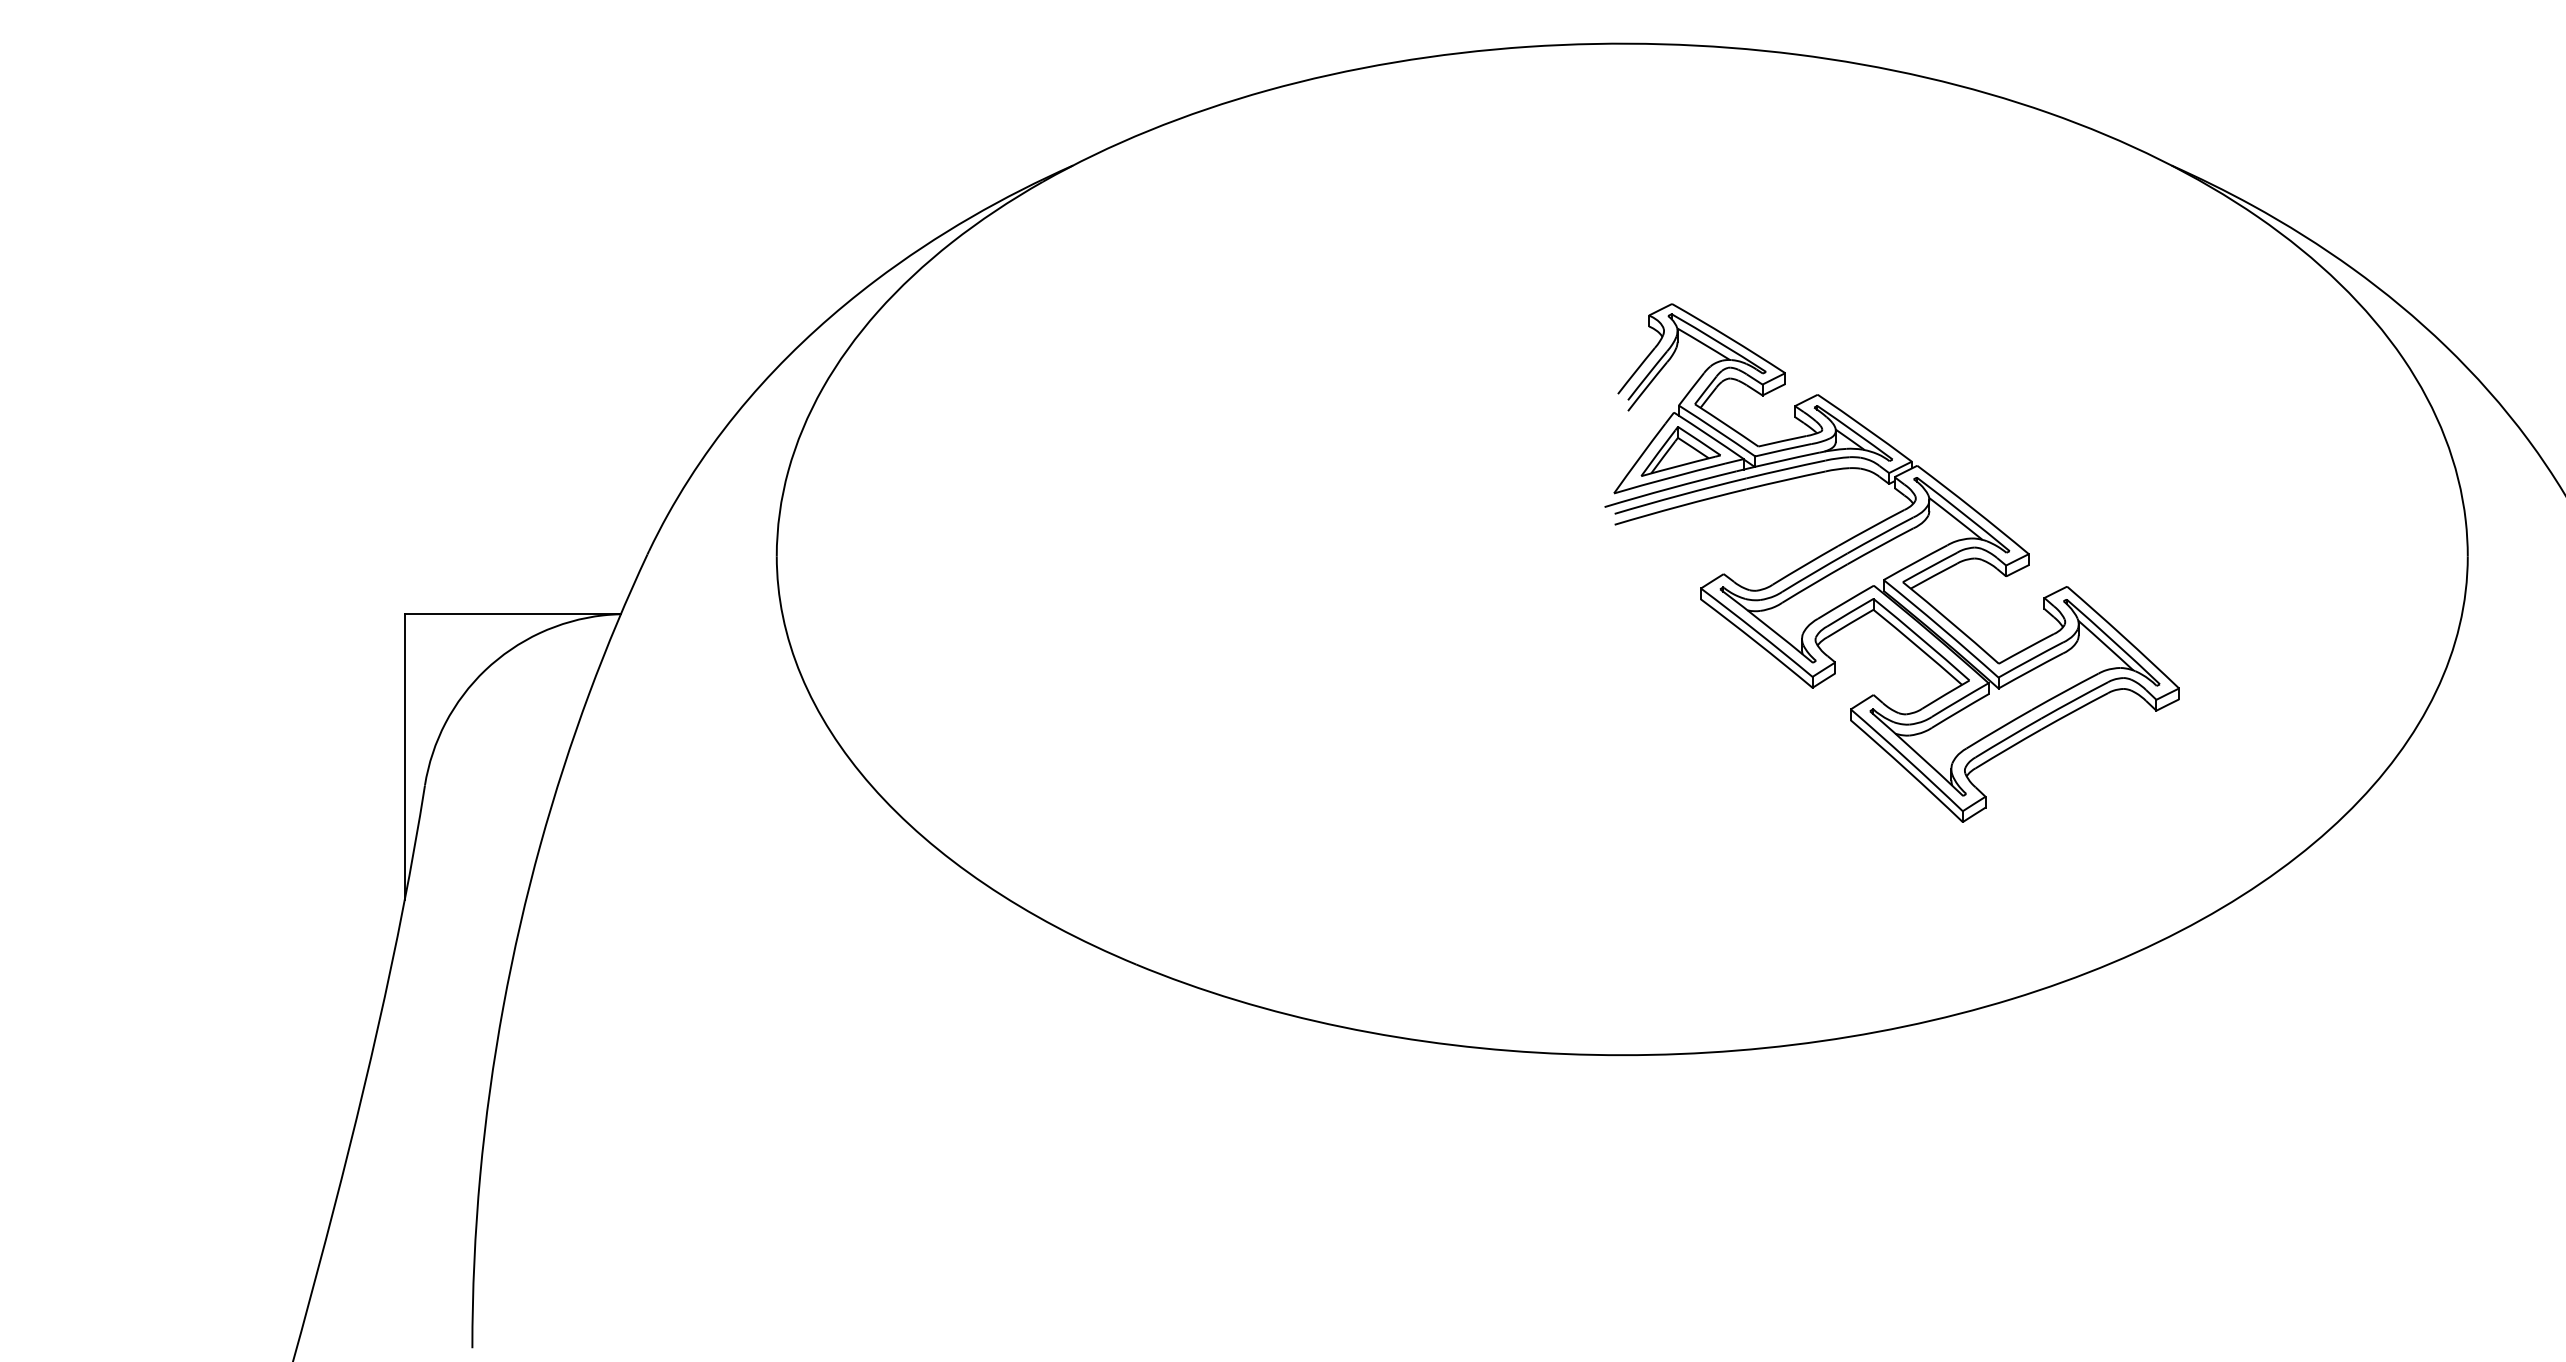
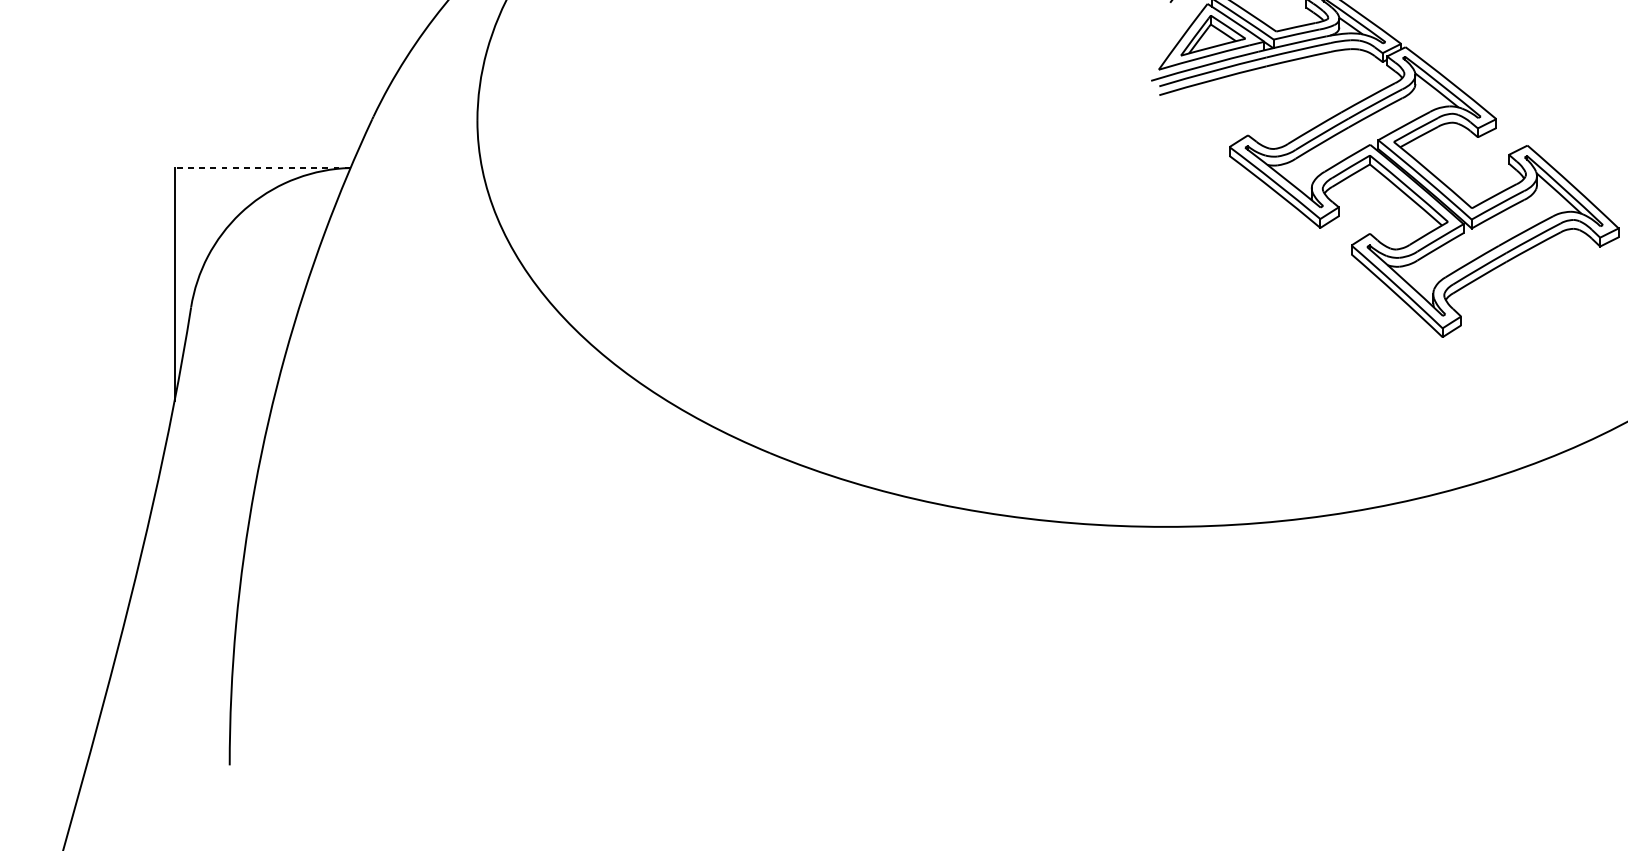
line: (512, 614) -> (262, 168), solid -> dashed

